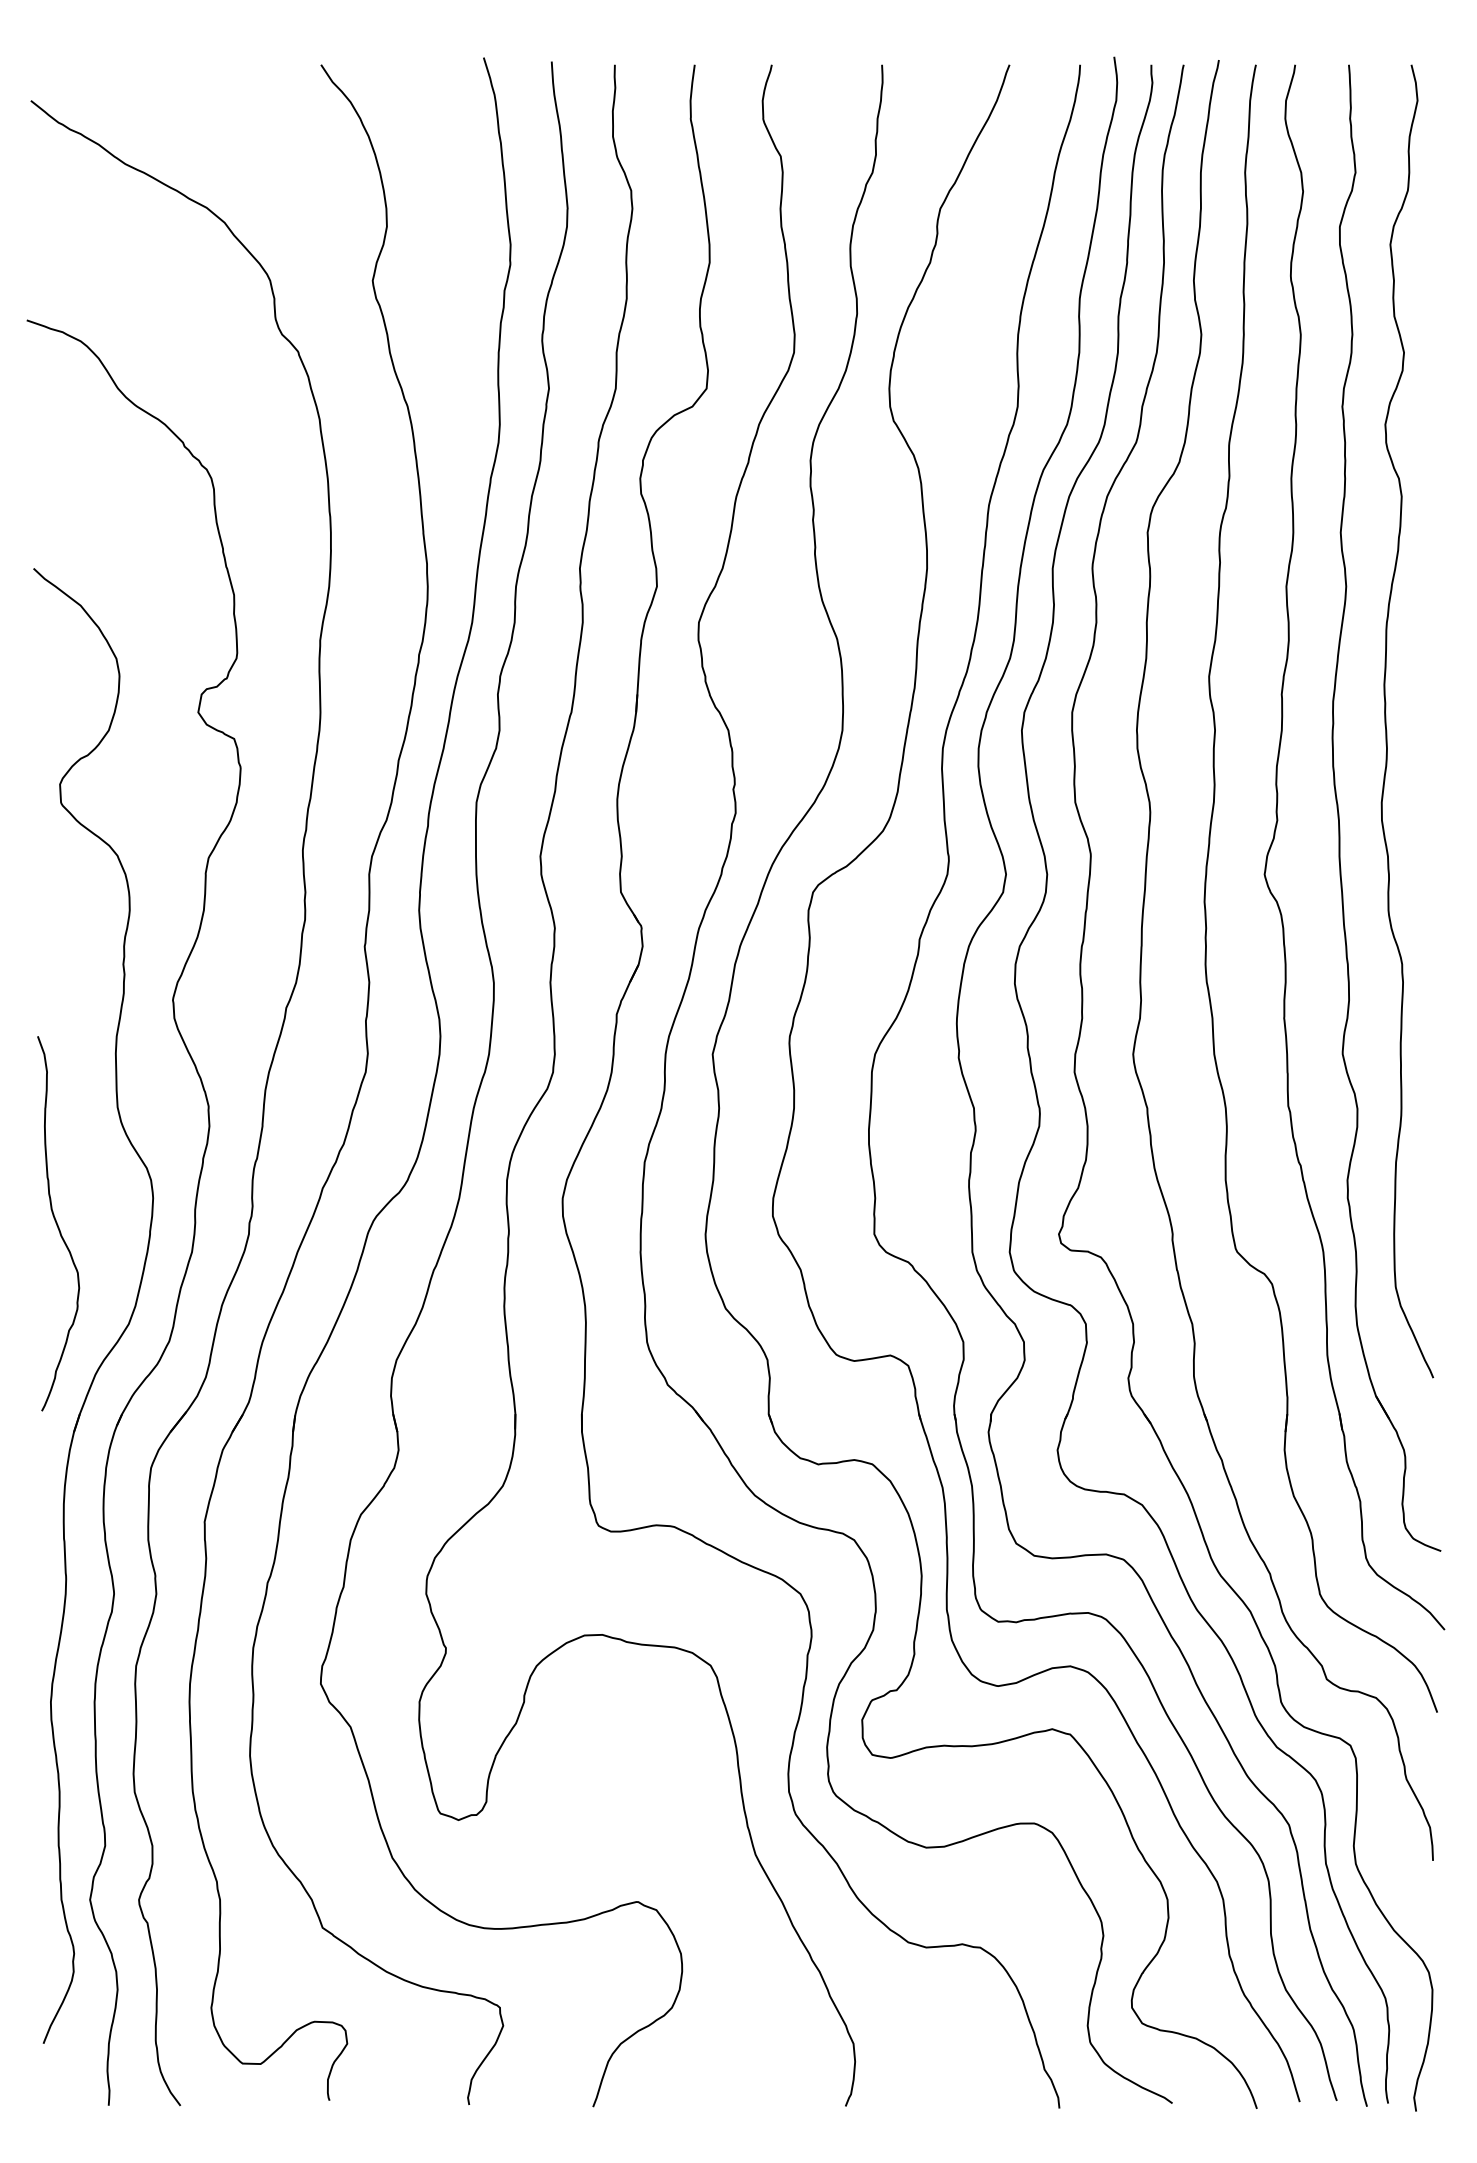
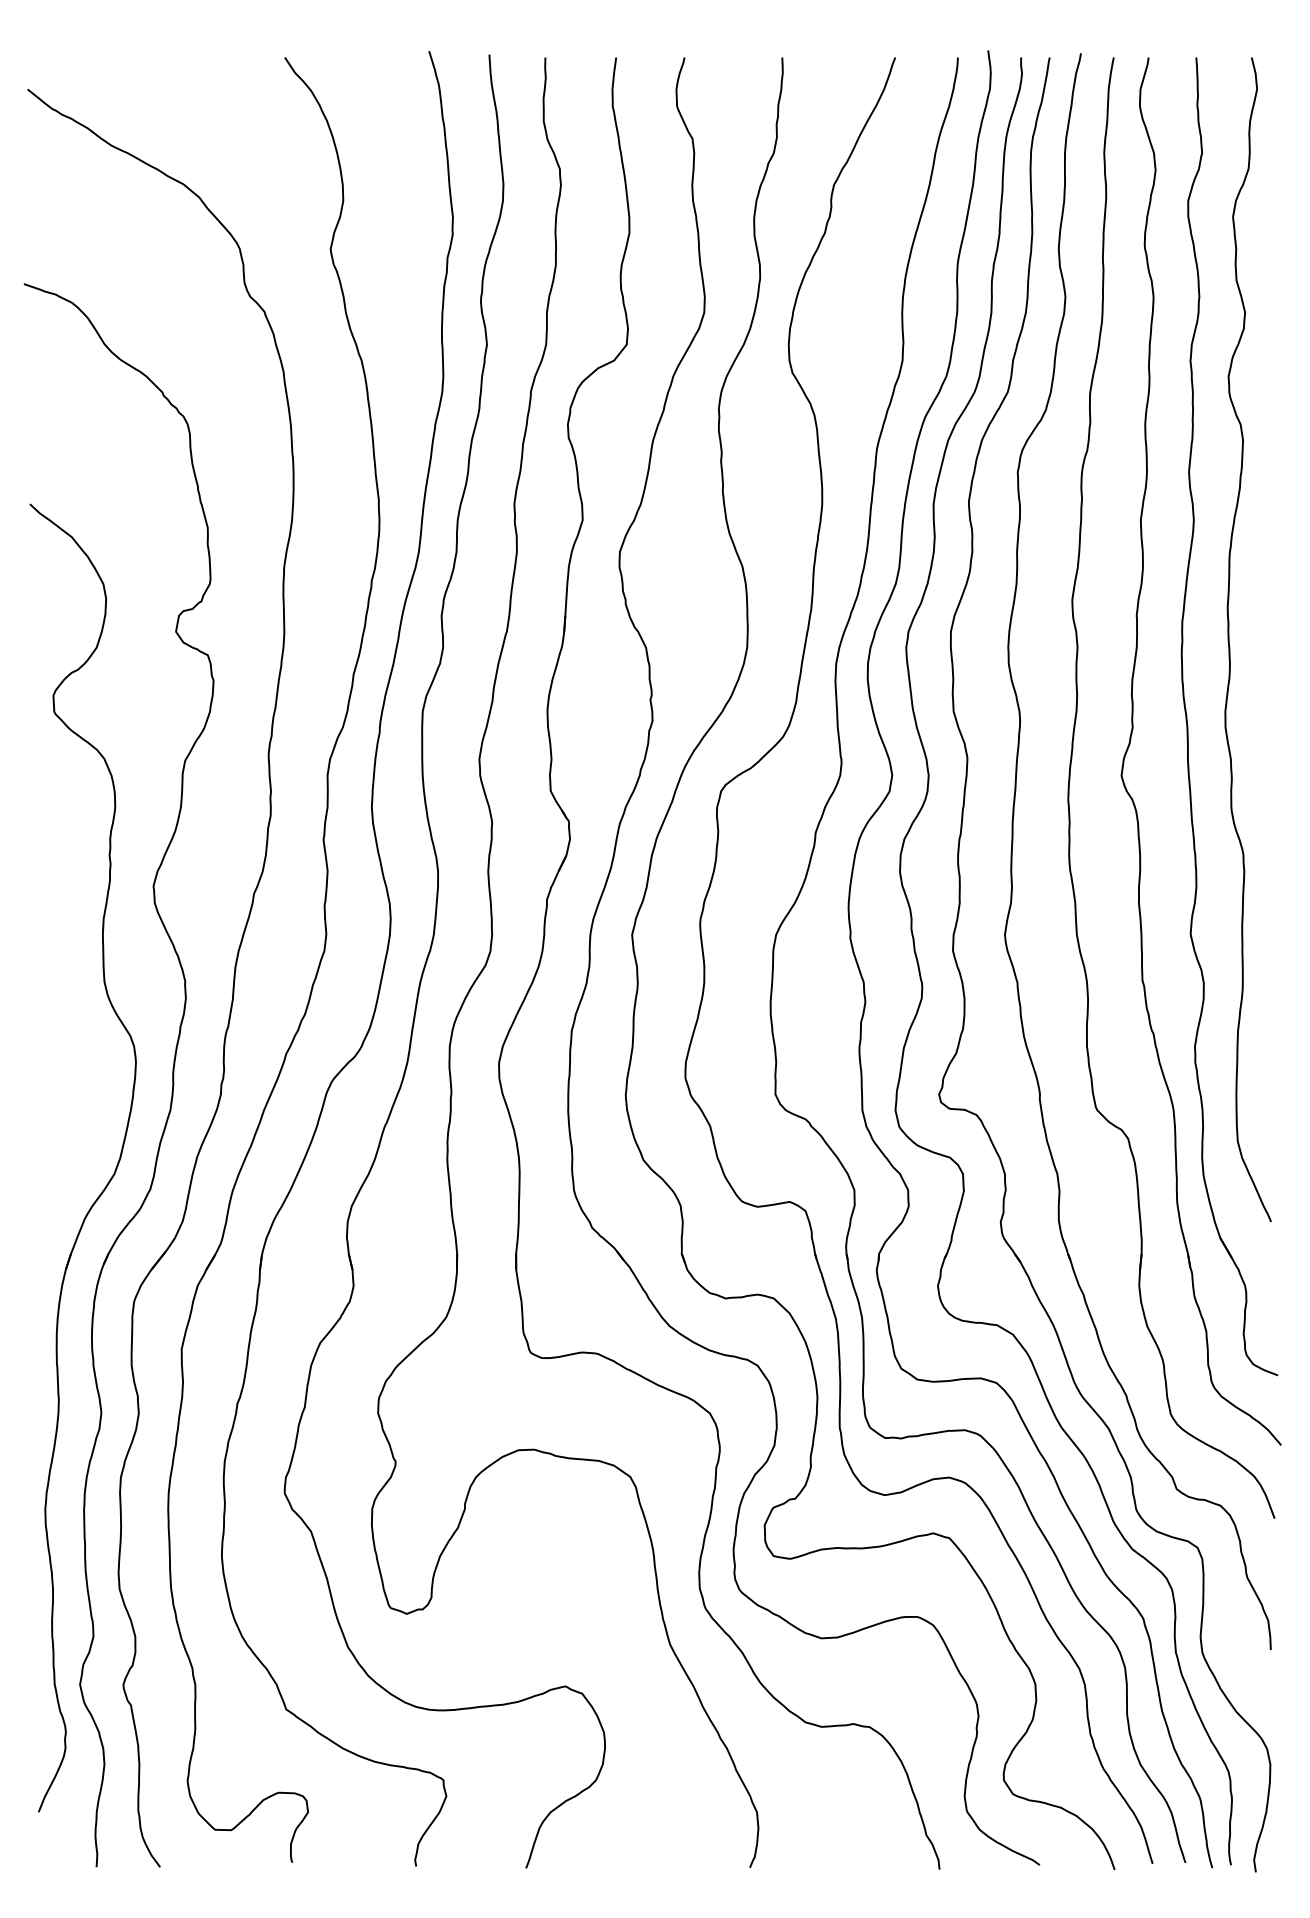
curve: (57, 1223) -> (51, 1084), removed

